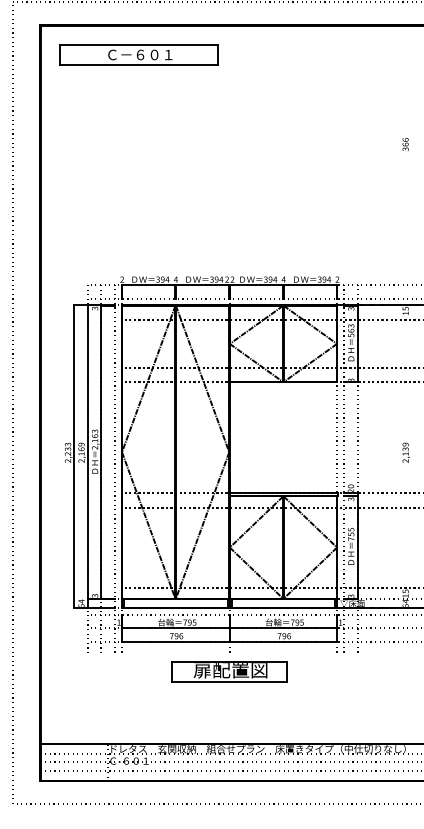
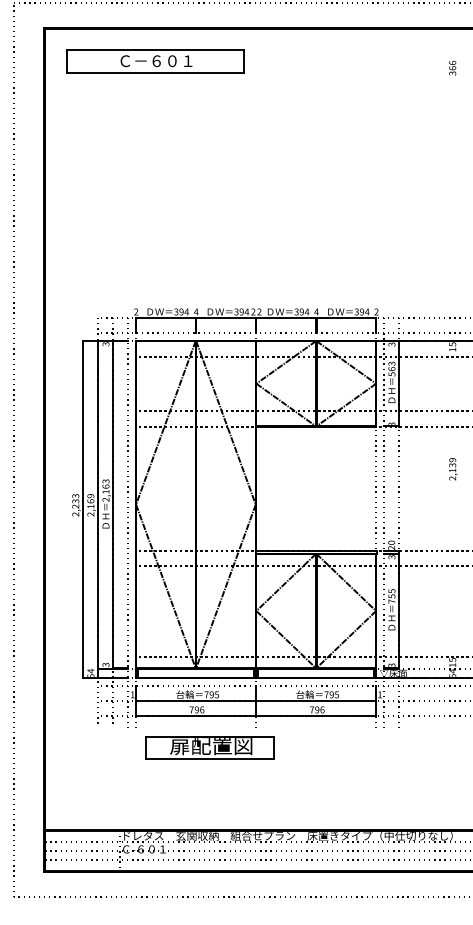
text: (405, 143) -> (452, 67), moved
text: (406, 453) -> (453, 469), moved
part: (229, 671) -> (209, 747), moved

